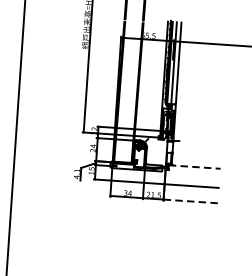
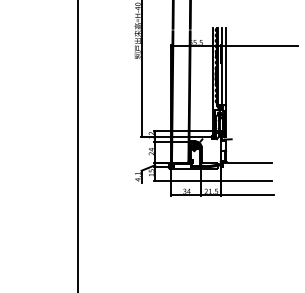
line: (195, 166) -> (248, 162), dashed -> solid
line: (192, 201) -> (247, 195), dashed -> solid

